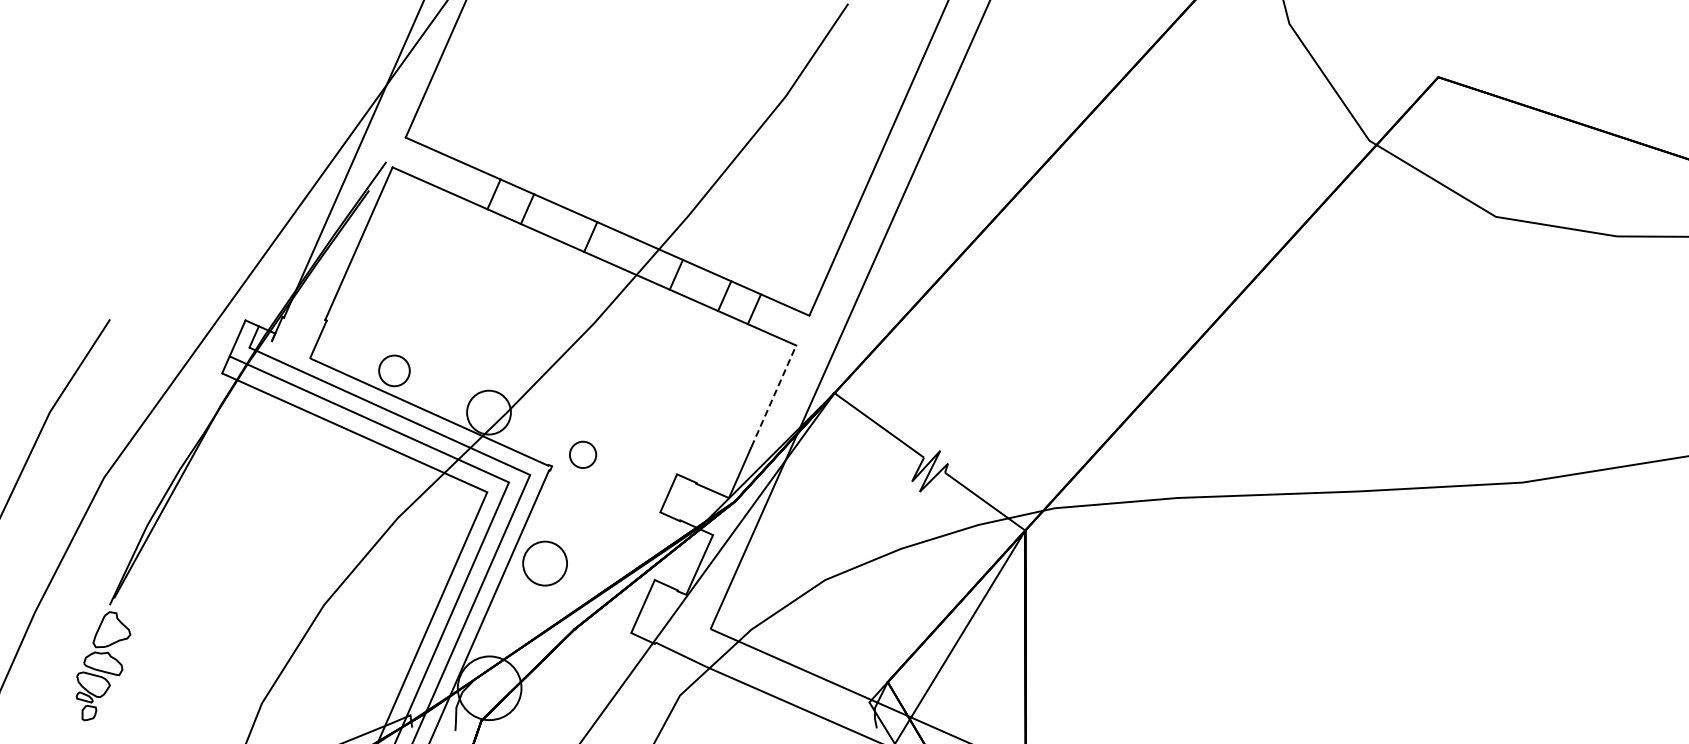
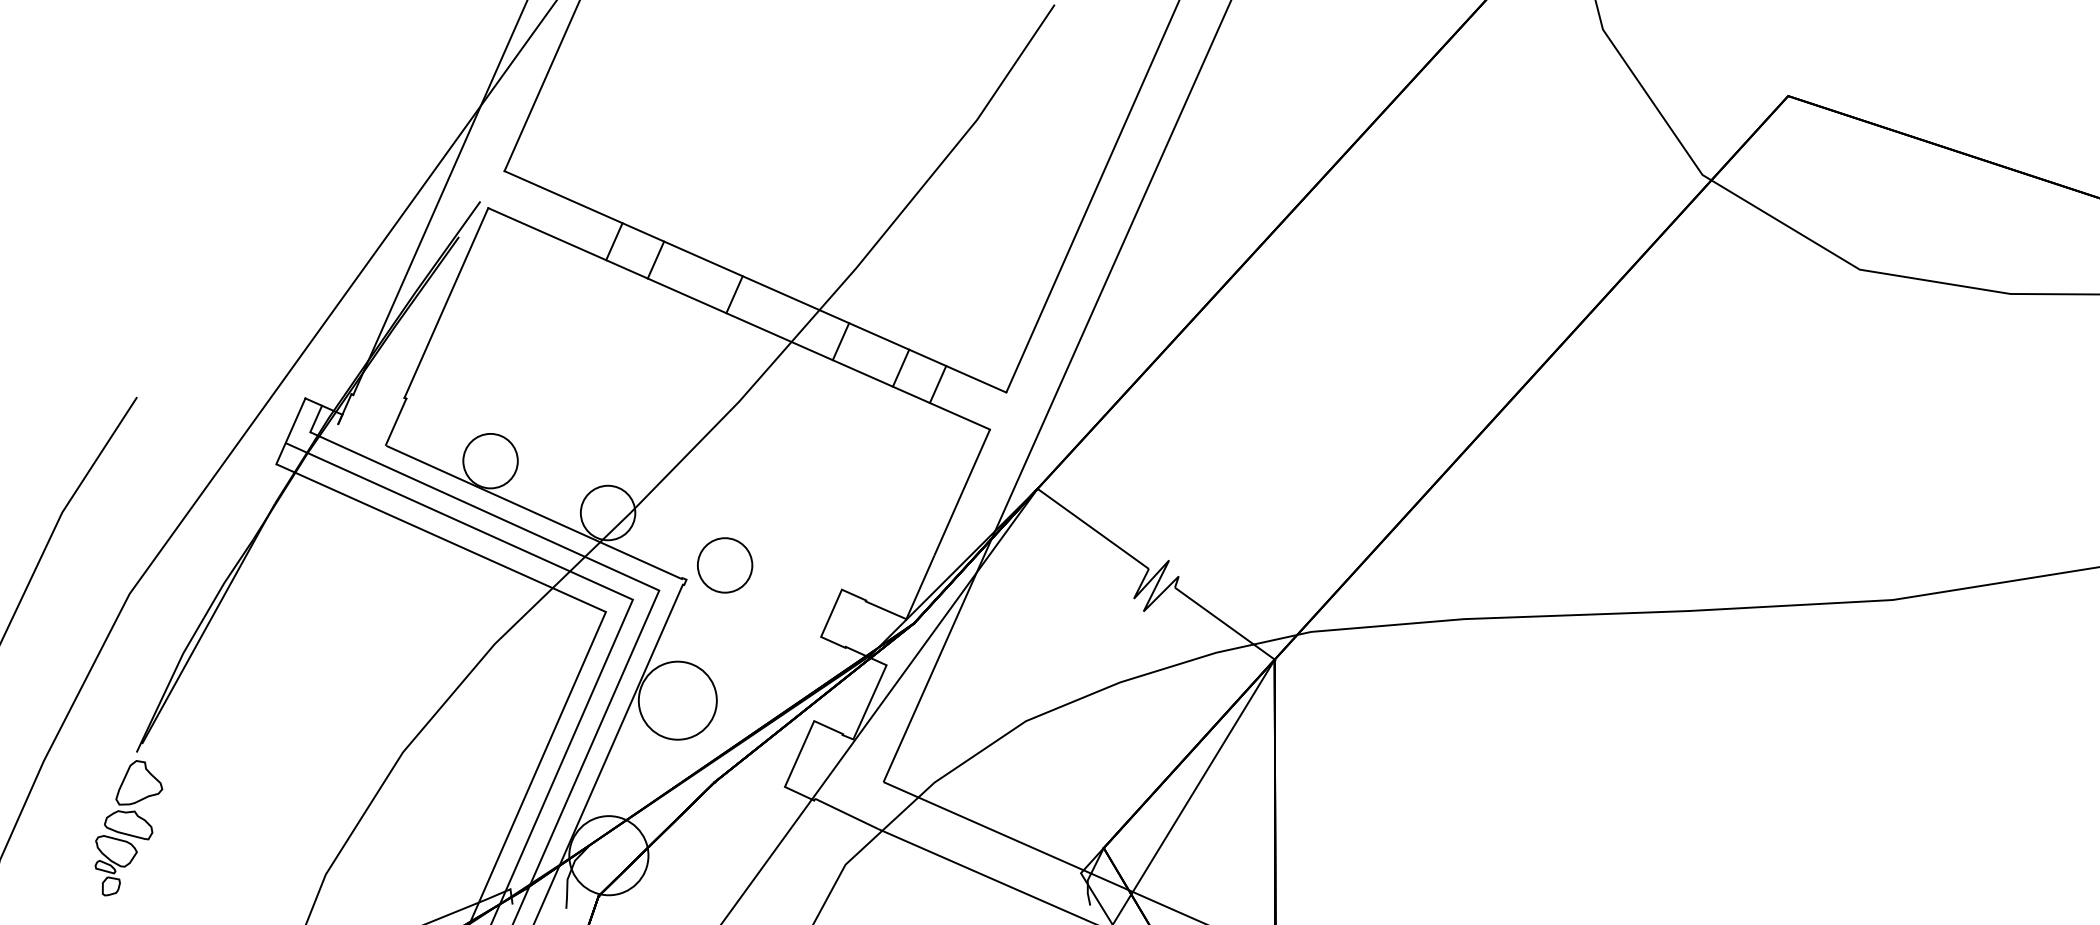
circle: (394, 370) -> (490, 460), size x1.43
line: (774, 395) -> (962, 491), dashed -> solid
circle: (582, 454) -> (724, 565), size x1.67
circle: (544, 563) -> (677, 700), size x1.43

